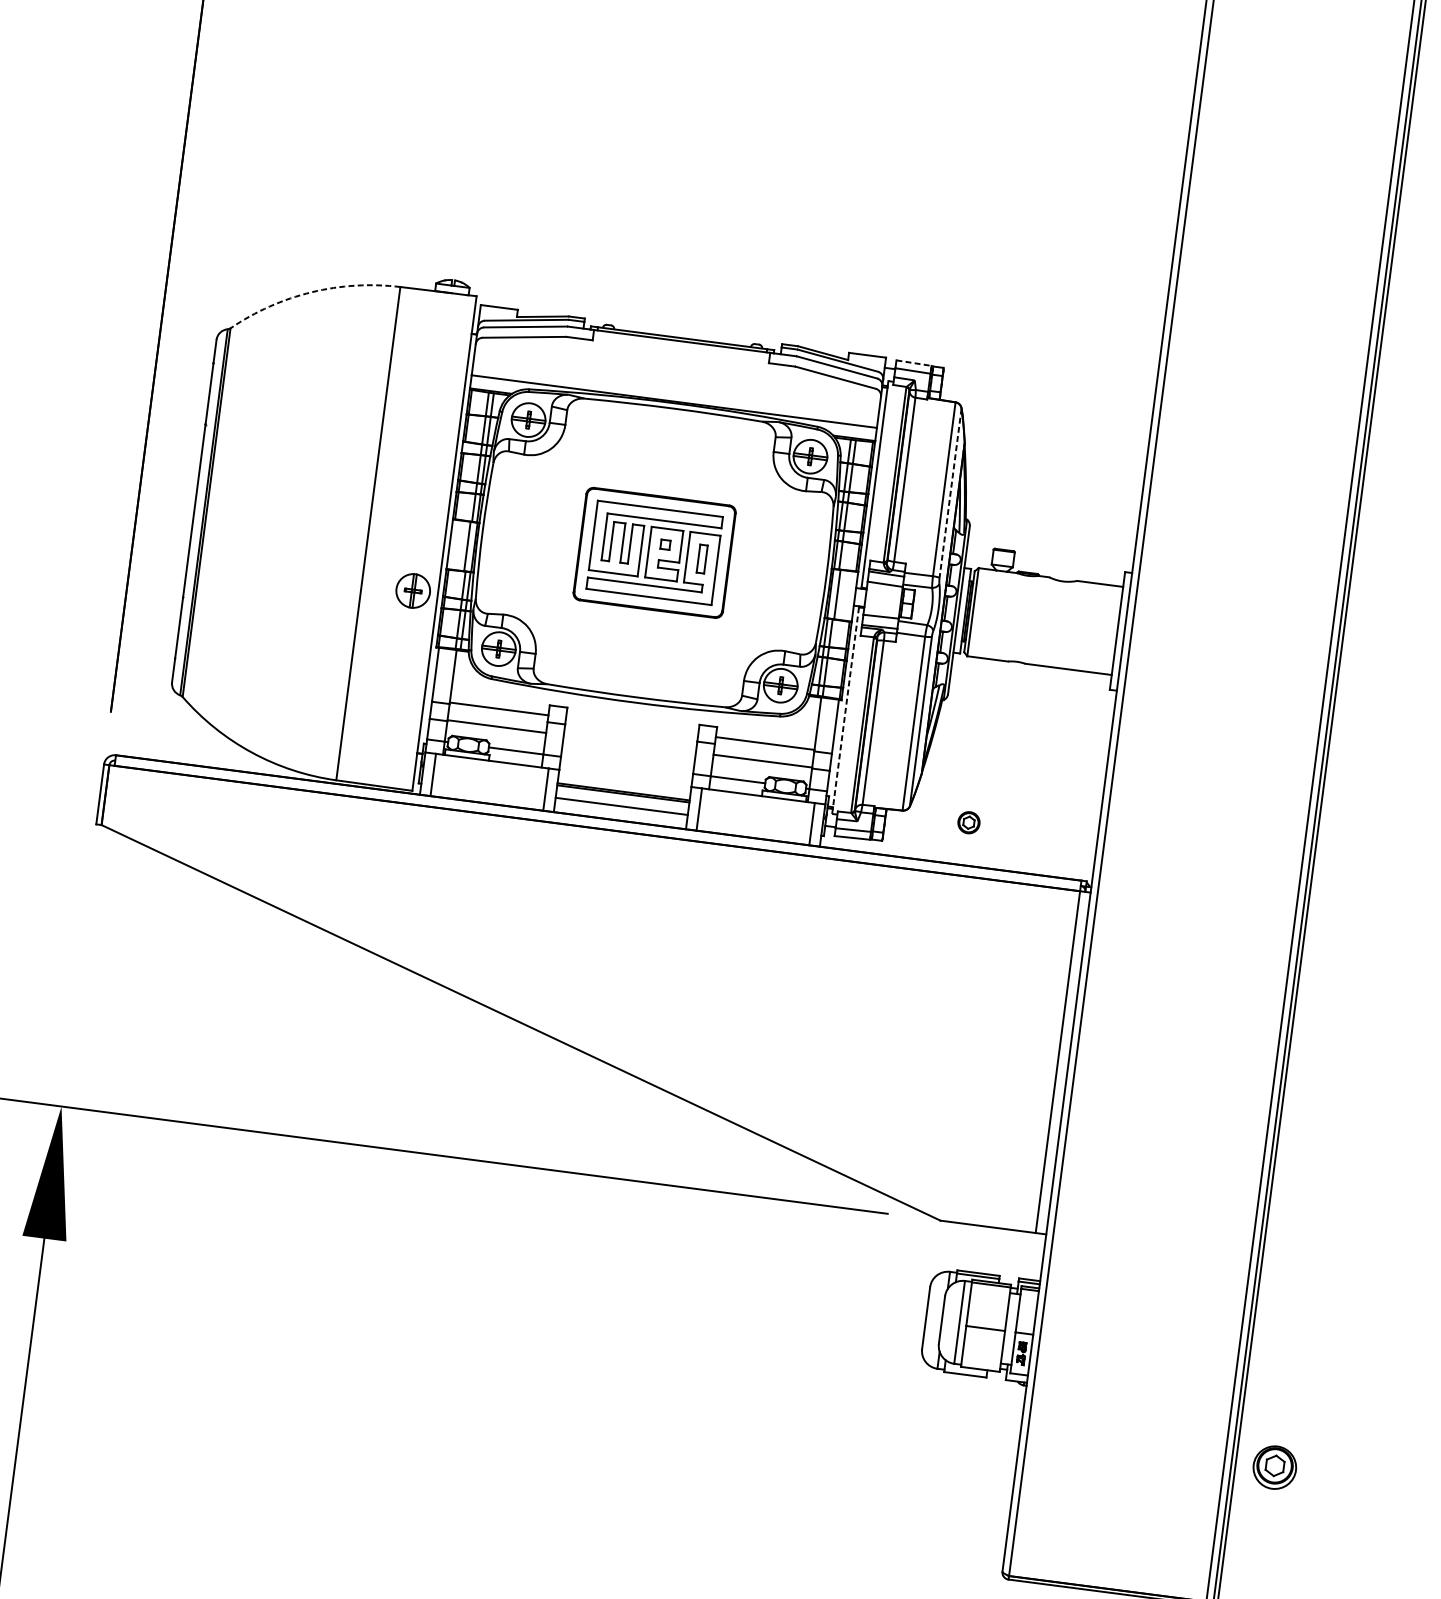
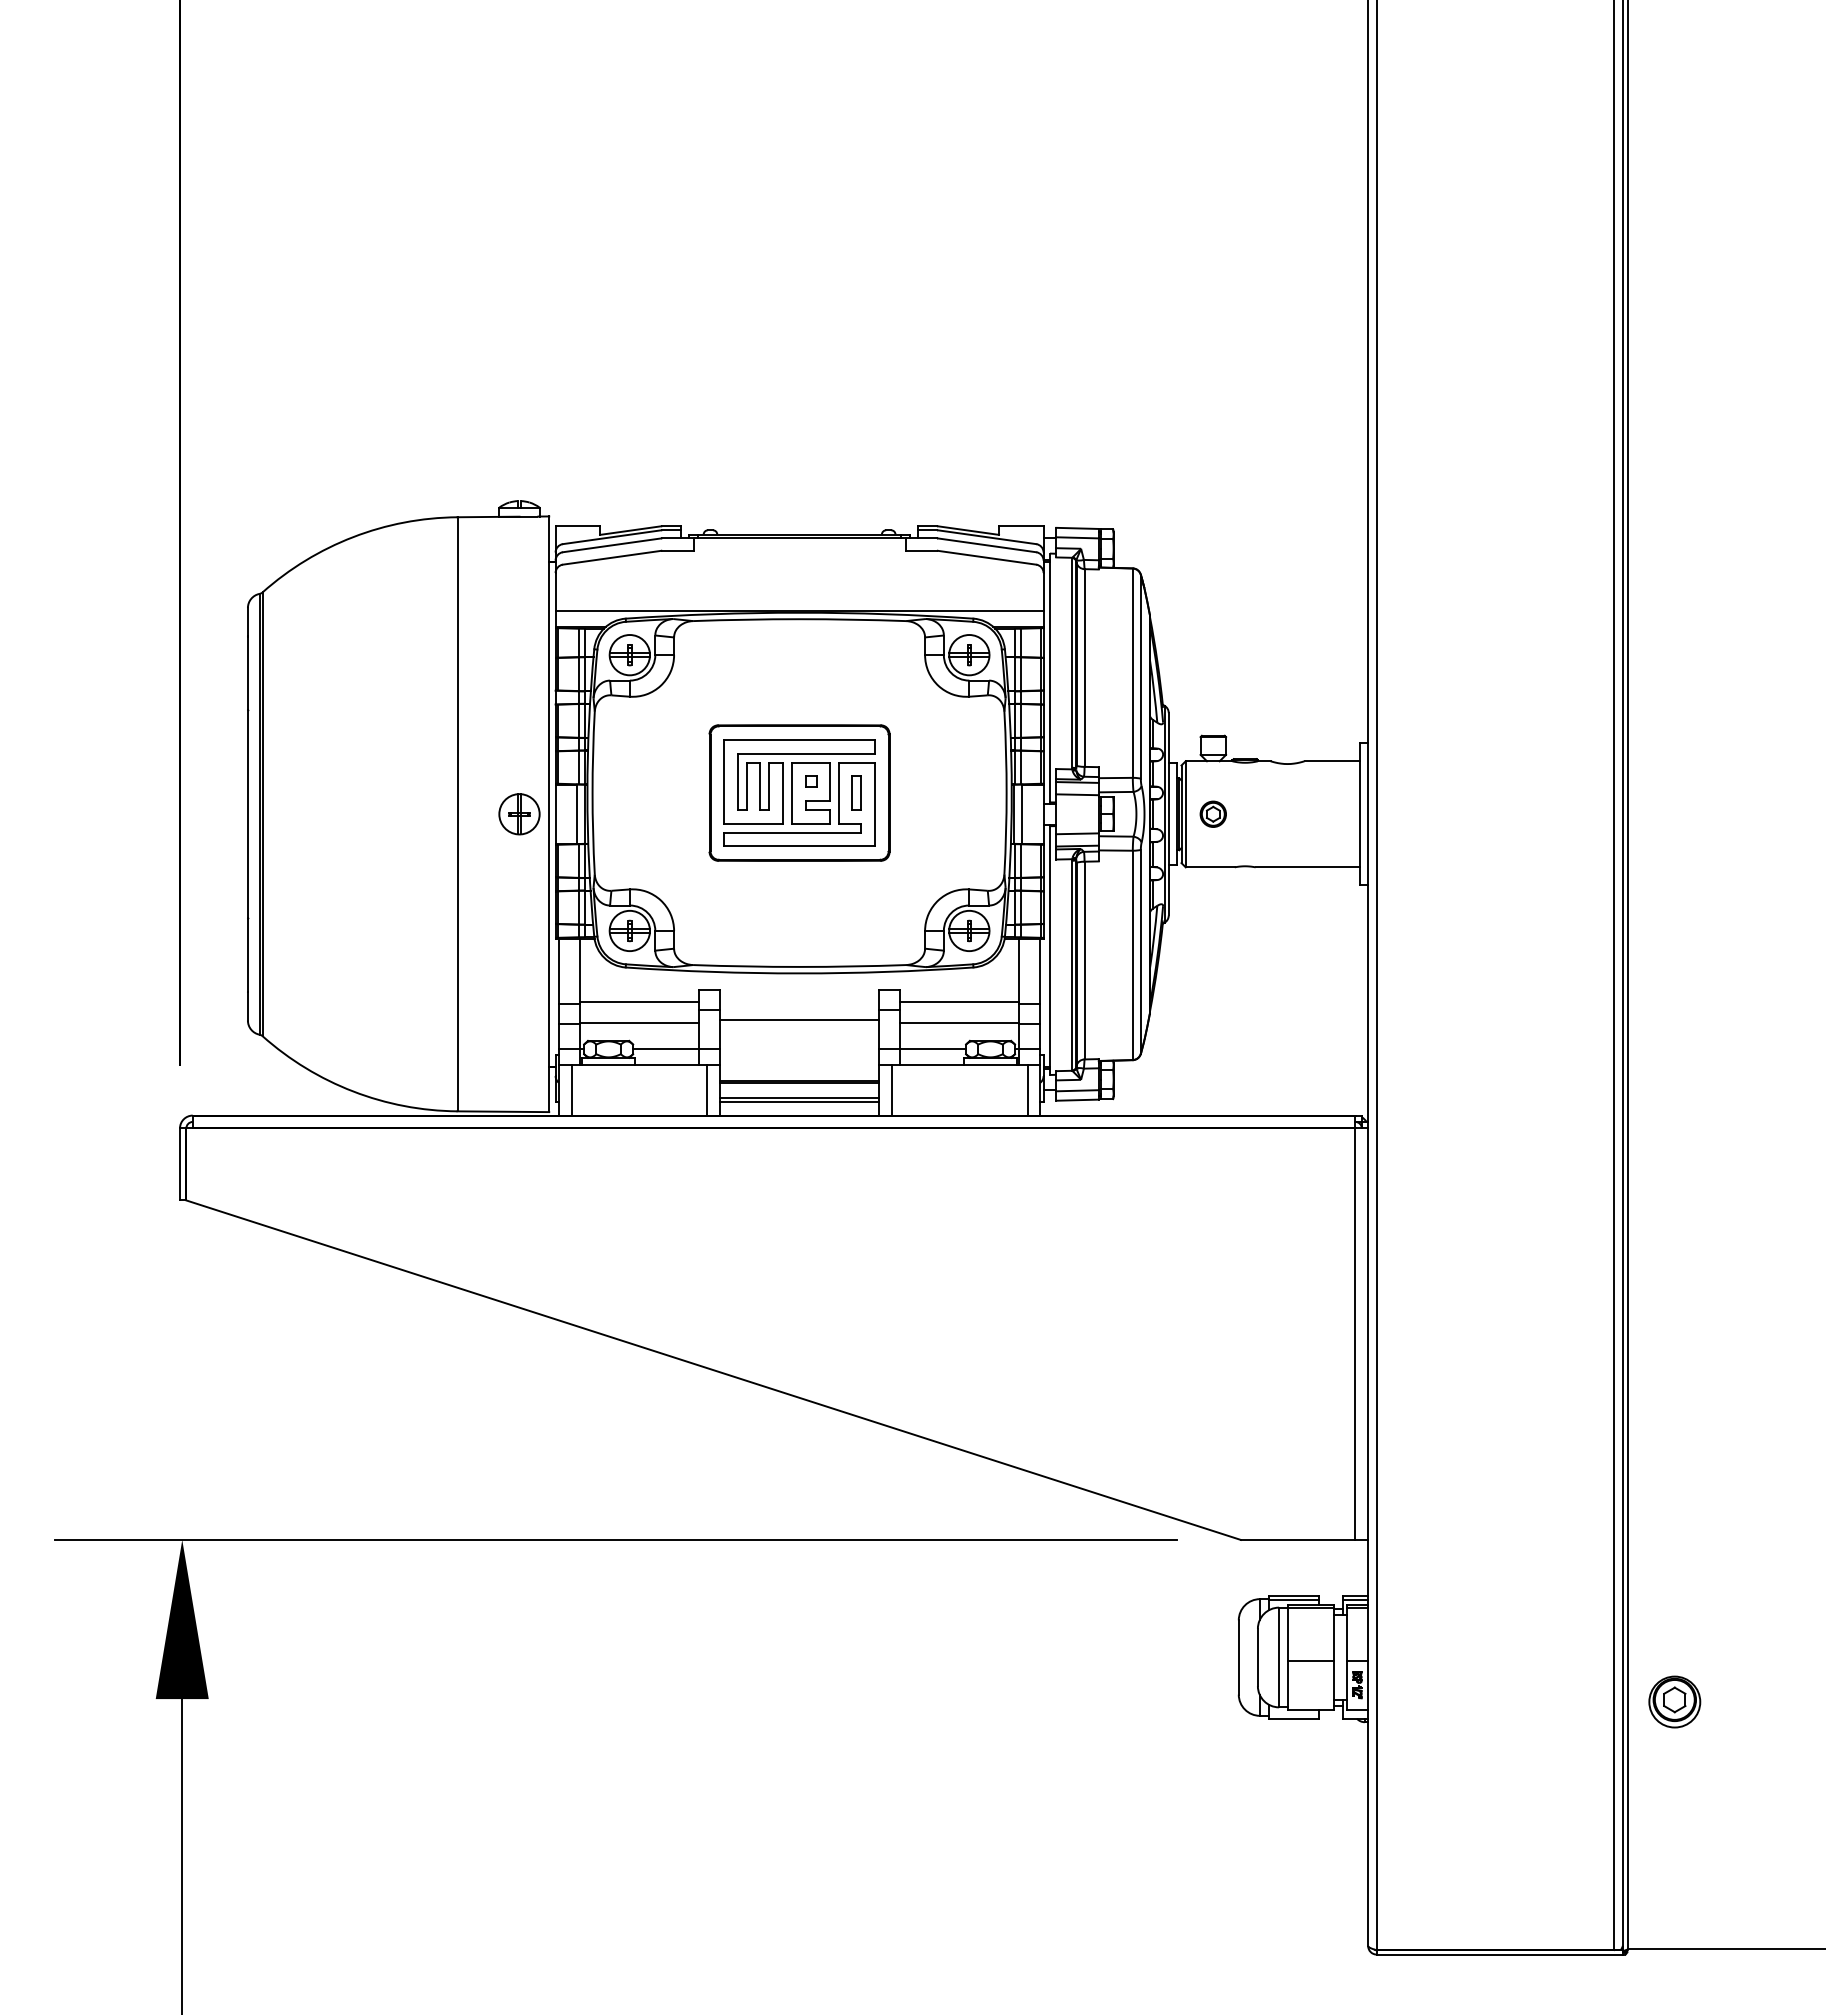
arc: (311, 292) -> (353, 537), dashed -> solid
line: (914, 363) -> (1078, 528), dashed -> solid
line: (950, 492) -> (1140, 676), dashed -> solid
part: (413, 591) -> (519, 814), moved
line: (845, 711) -> (1049, 951), dashed -> solid
line: (630, 741) -> (799, 1020), added
line: (621, 809) -> (799, 1102), added
part: (968, 821) -> (1212, 813), moved
part: (1274, 1467) -> (1674, 1701), moved

